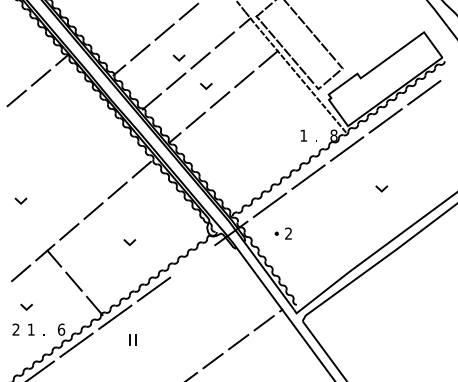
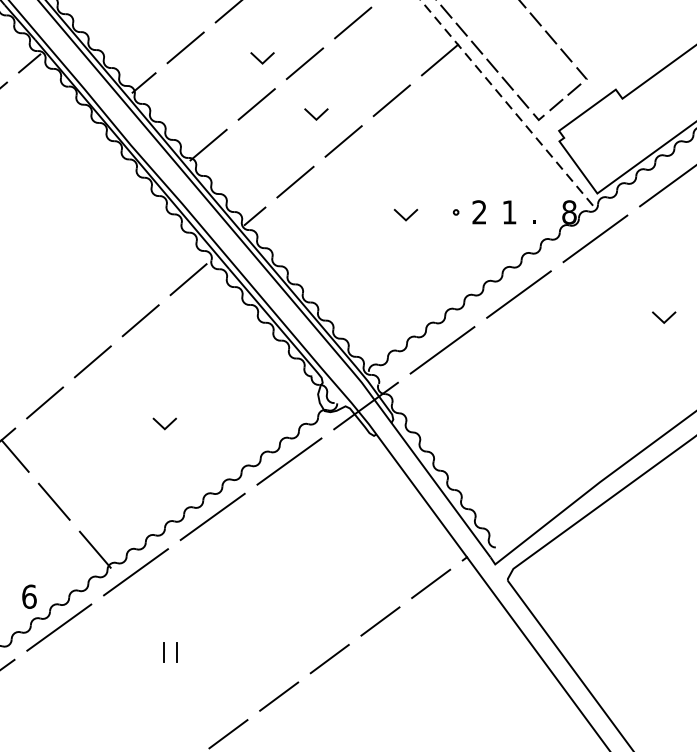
line: (250, 137) -> (403, 215), added
part: (282, 233) -> (467, 211), moved
line: (192, 261) -> (289, 461), added
part: (132, 339) -> (170, 651), moved

